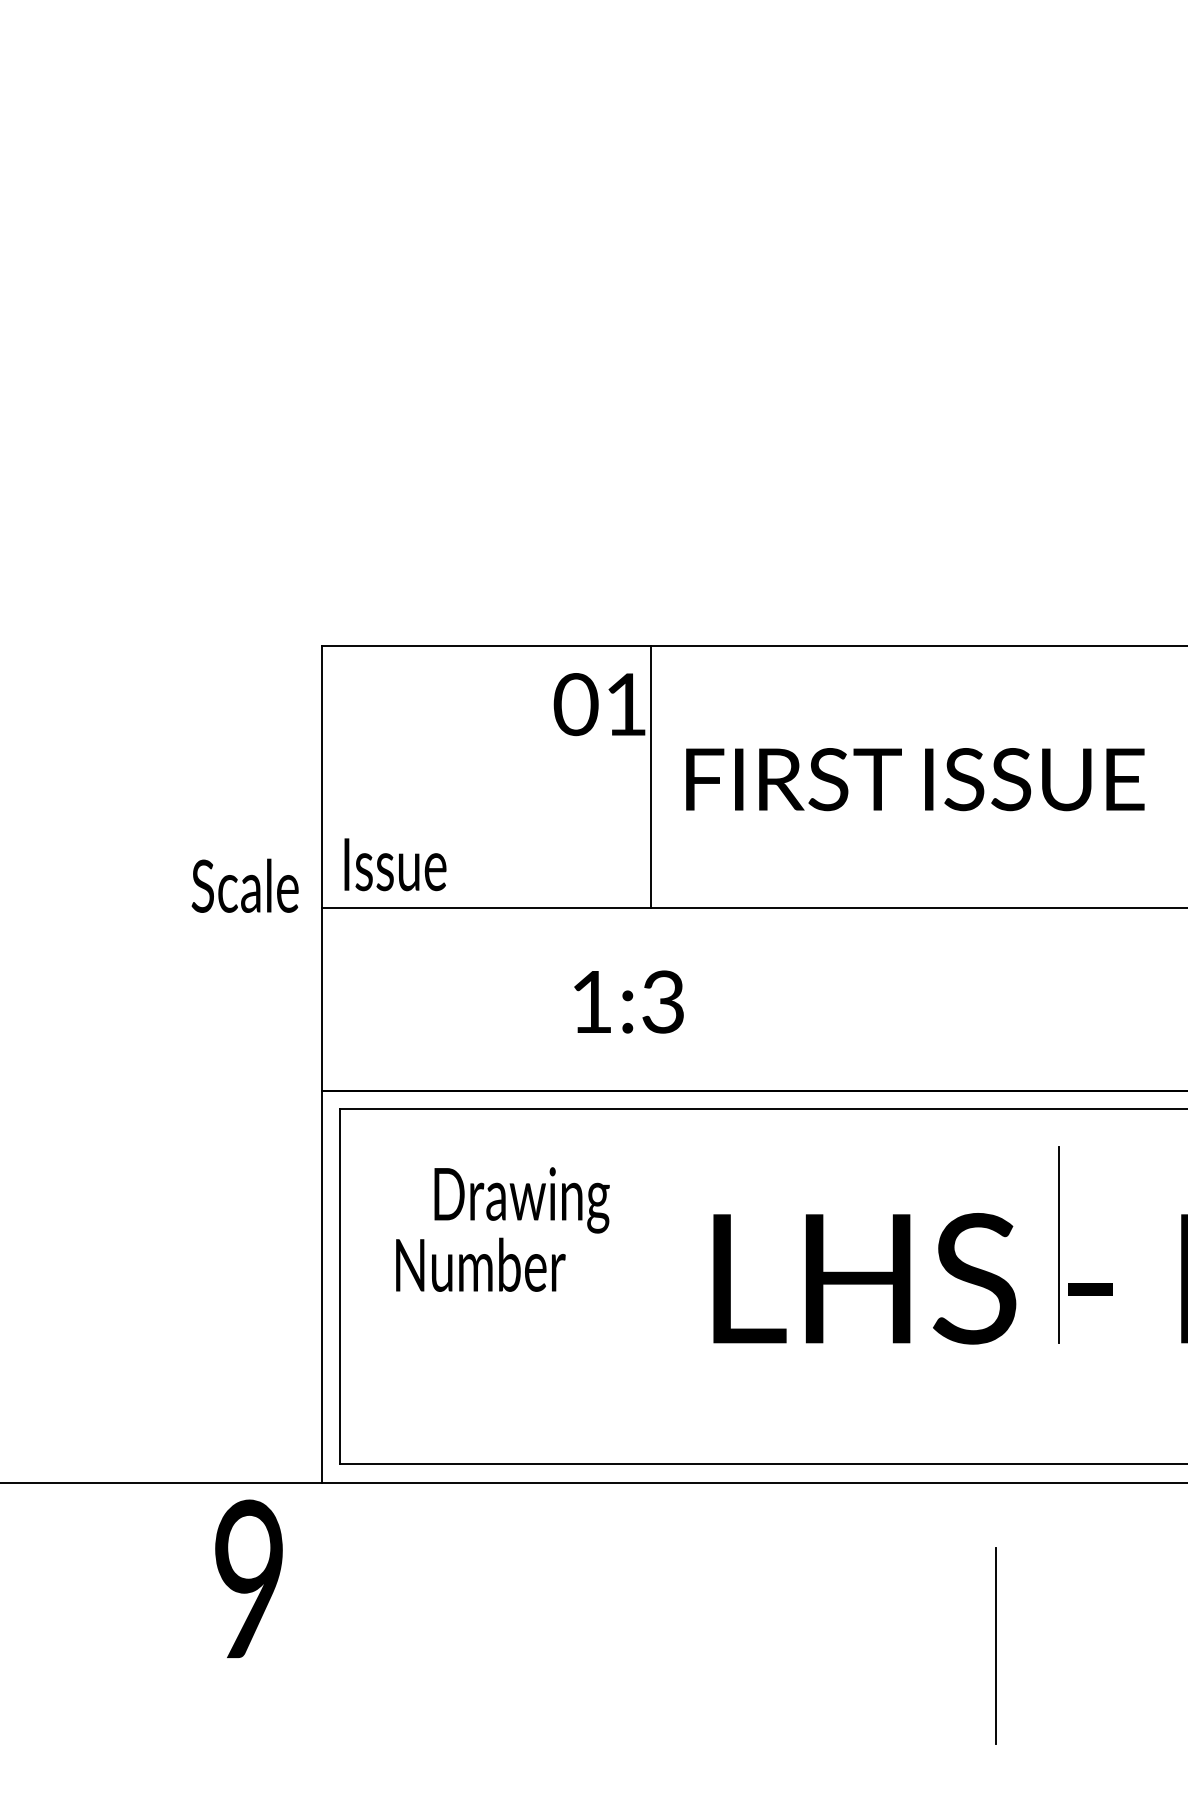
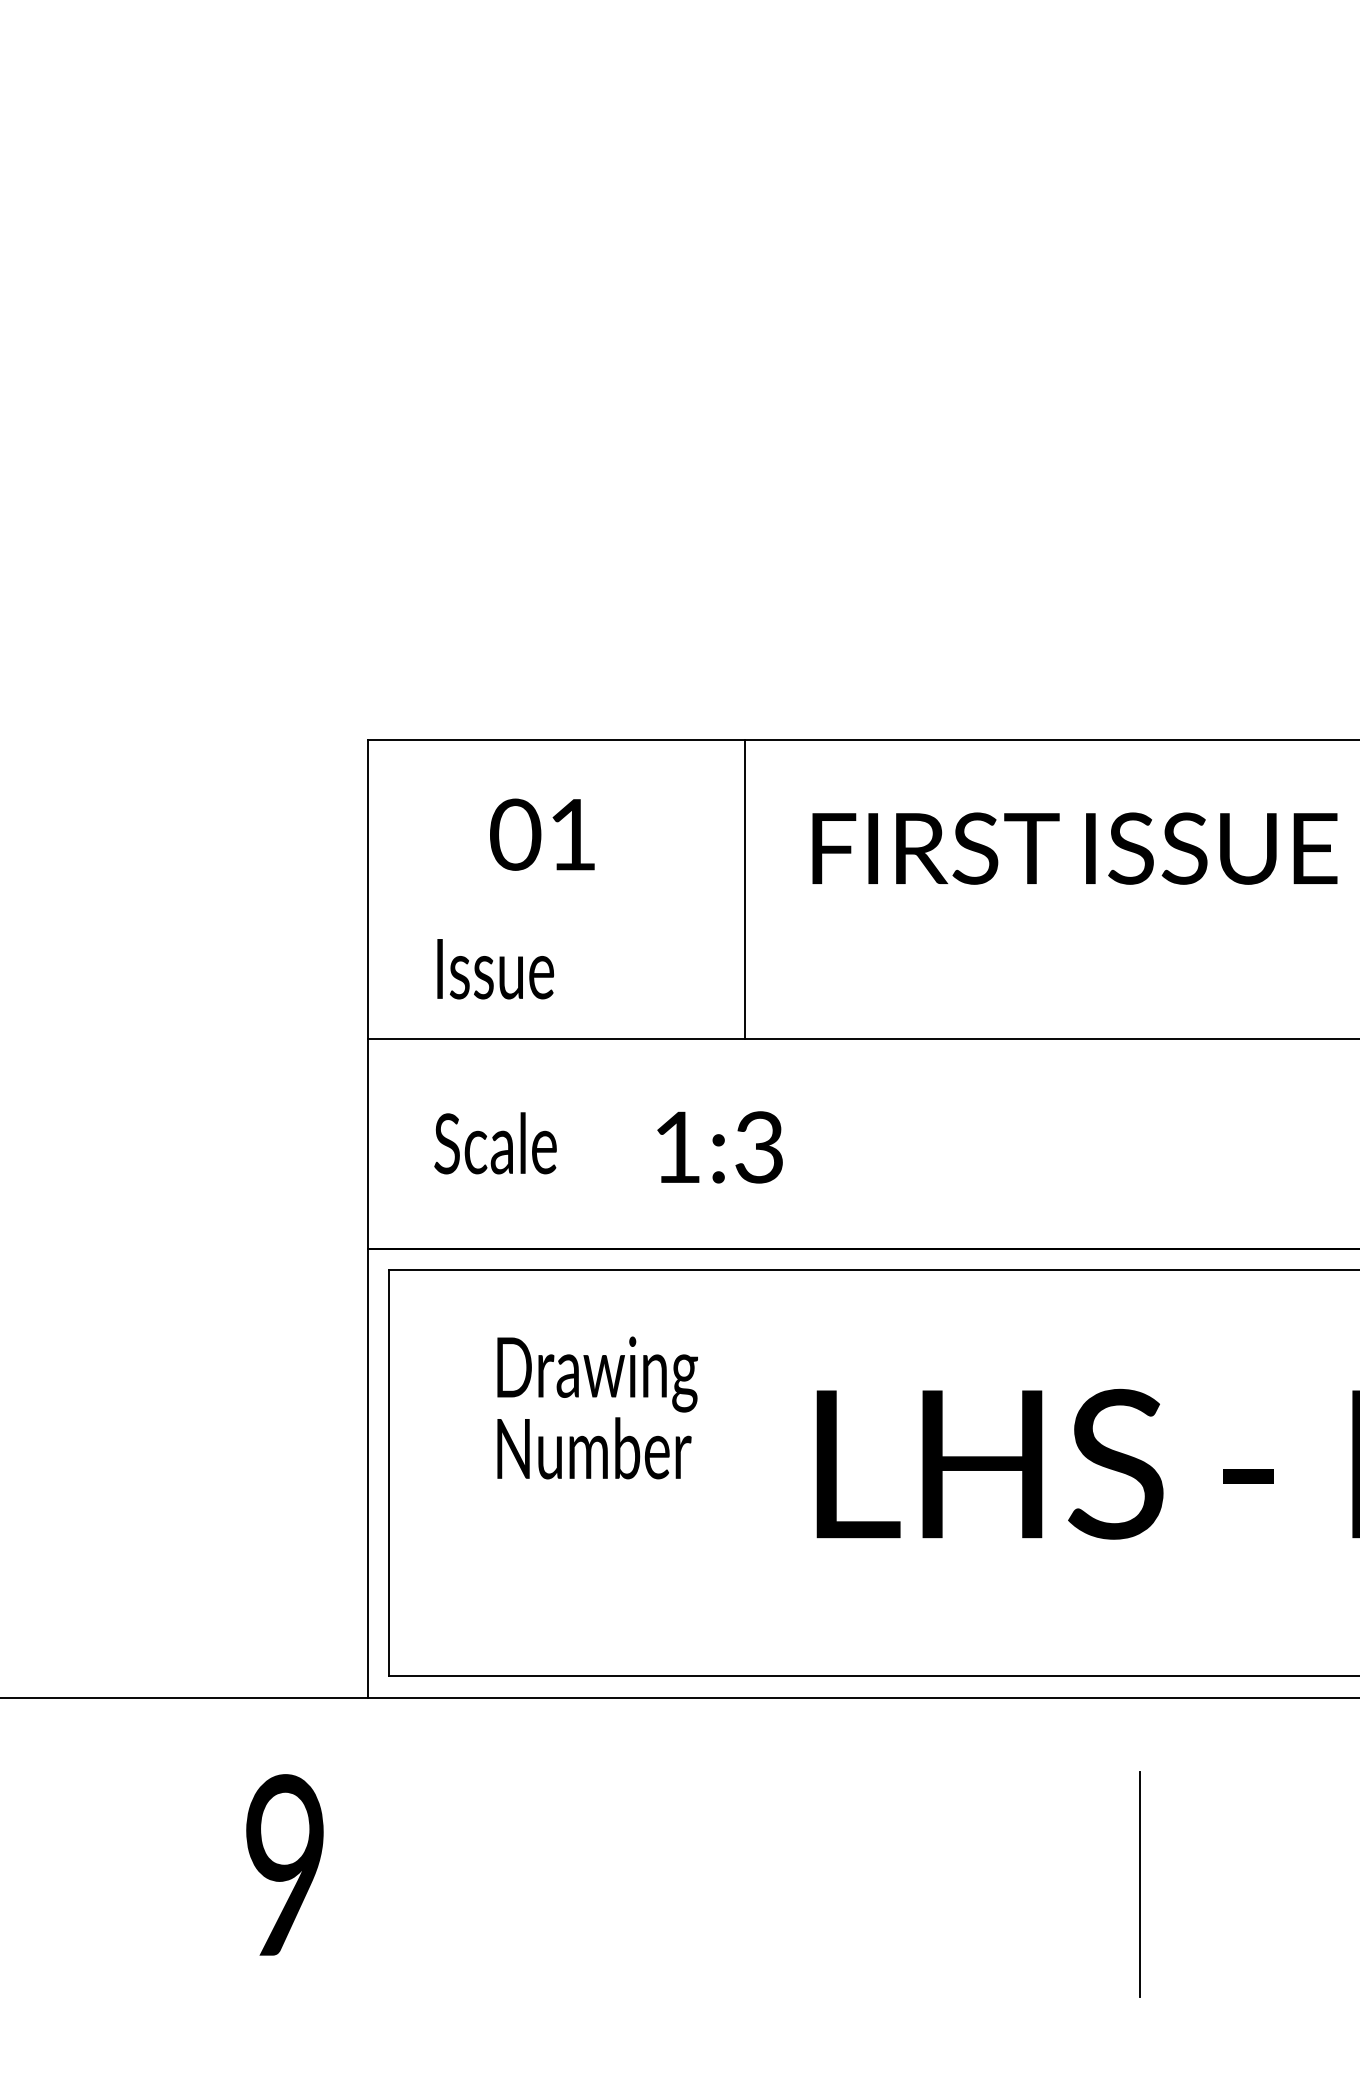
text: (599, 704) -> (542, 834), moved
text: (914, 779) -> (1074, 848), moved
text: (395, 865) -> (495, 969), moved
text: (245, 885) -> (495, 1143), moved
line: (1058, 1244) -> (1211, 1425), removed
text: (480, 1264) -> (594, 1448), moved
text: (248, 1578) -> (284, 1864), moved

